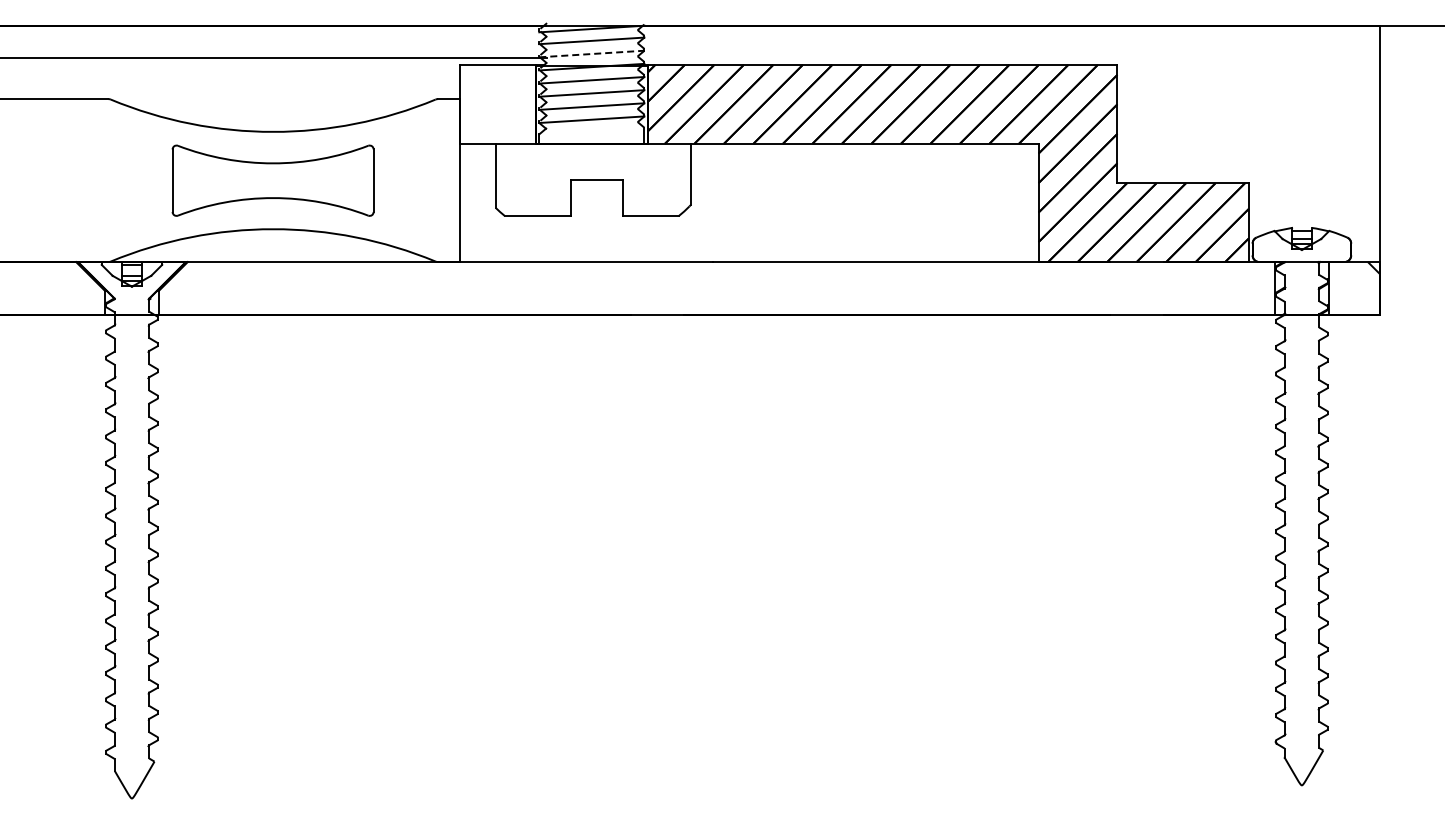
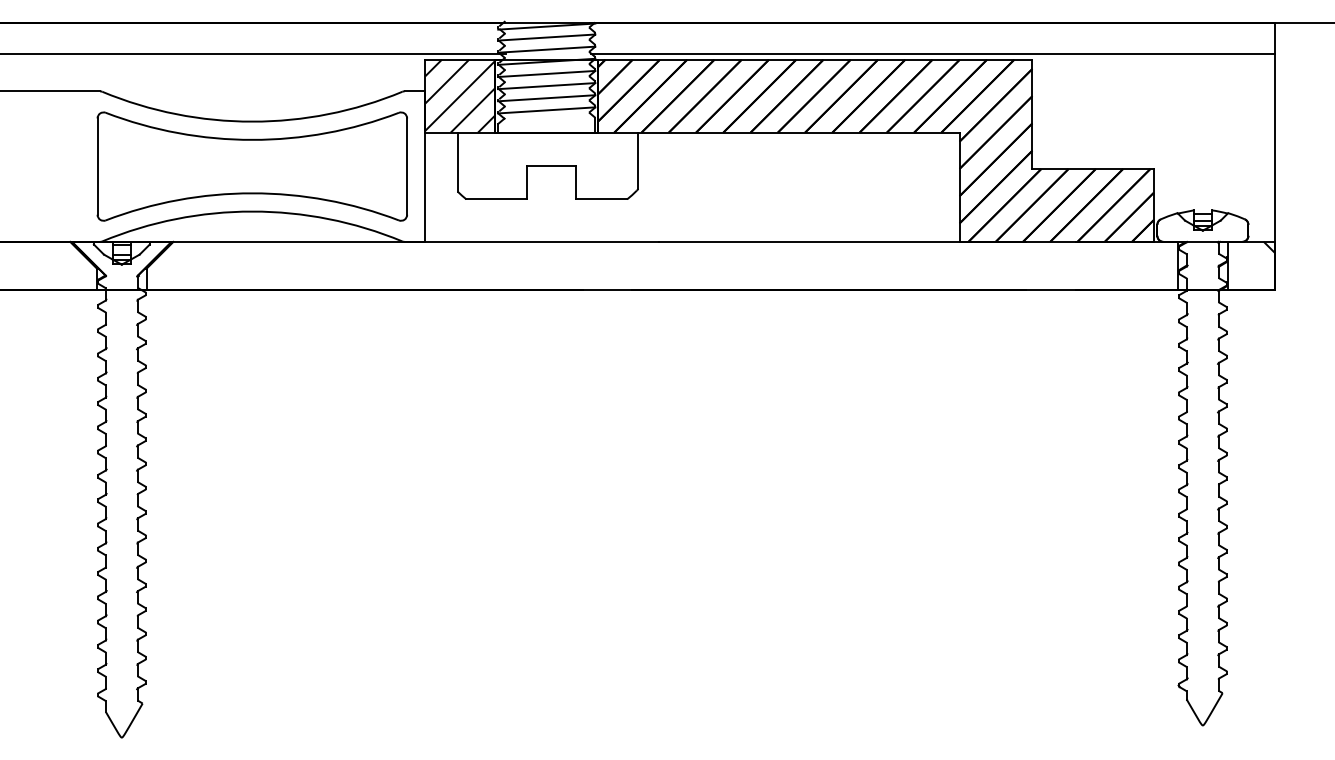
line: (591, 54) -> (546, 50), dashed -> solid
line: (1010, 58) -> (933, 53), added
hatch: (498, 103) -> (460, 95), added
part: (272, 180) -> (251, 166), size x1.67

